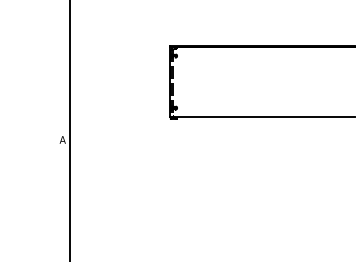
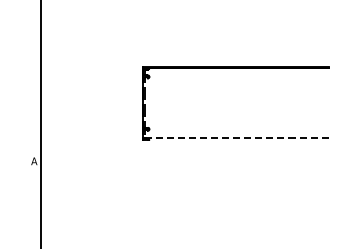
line: (262, 116) -> (235, 137), solid -> dashed

